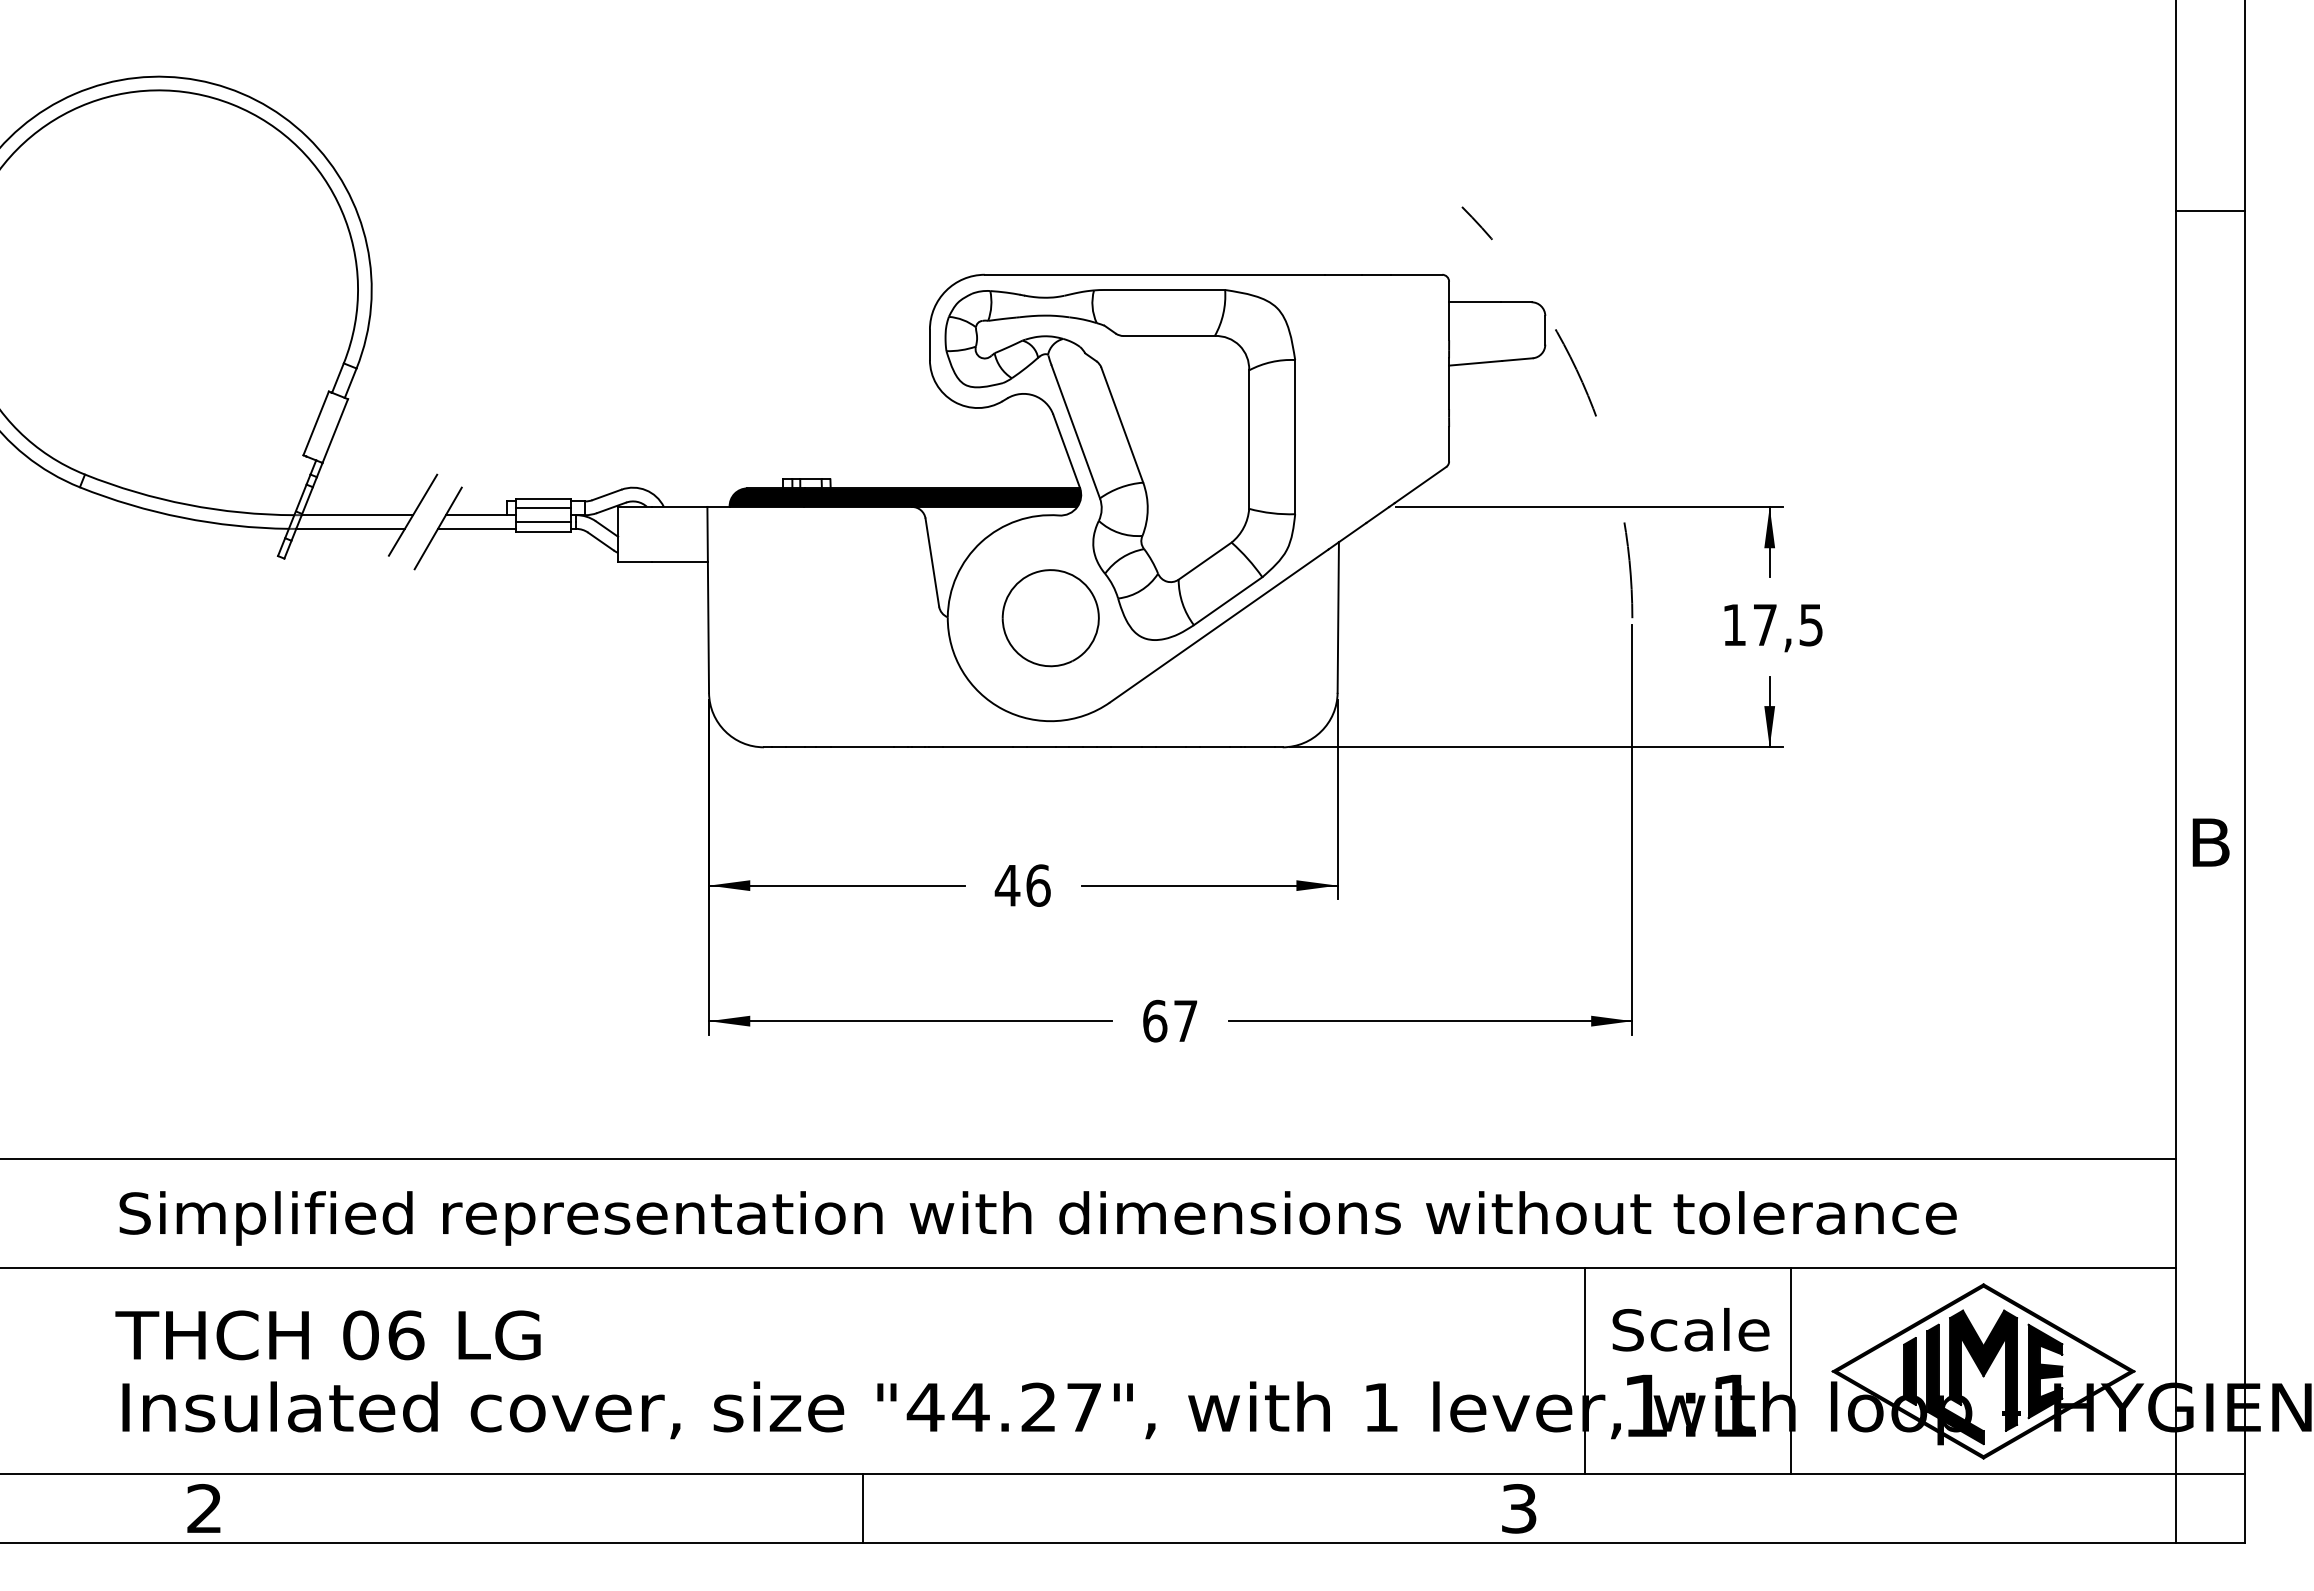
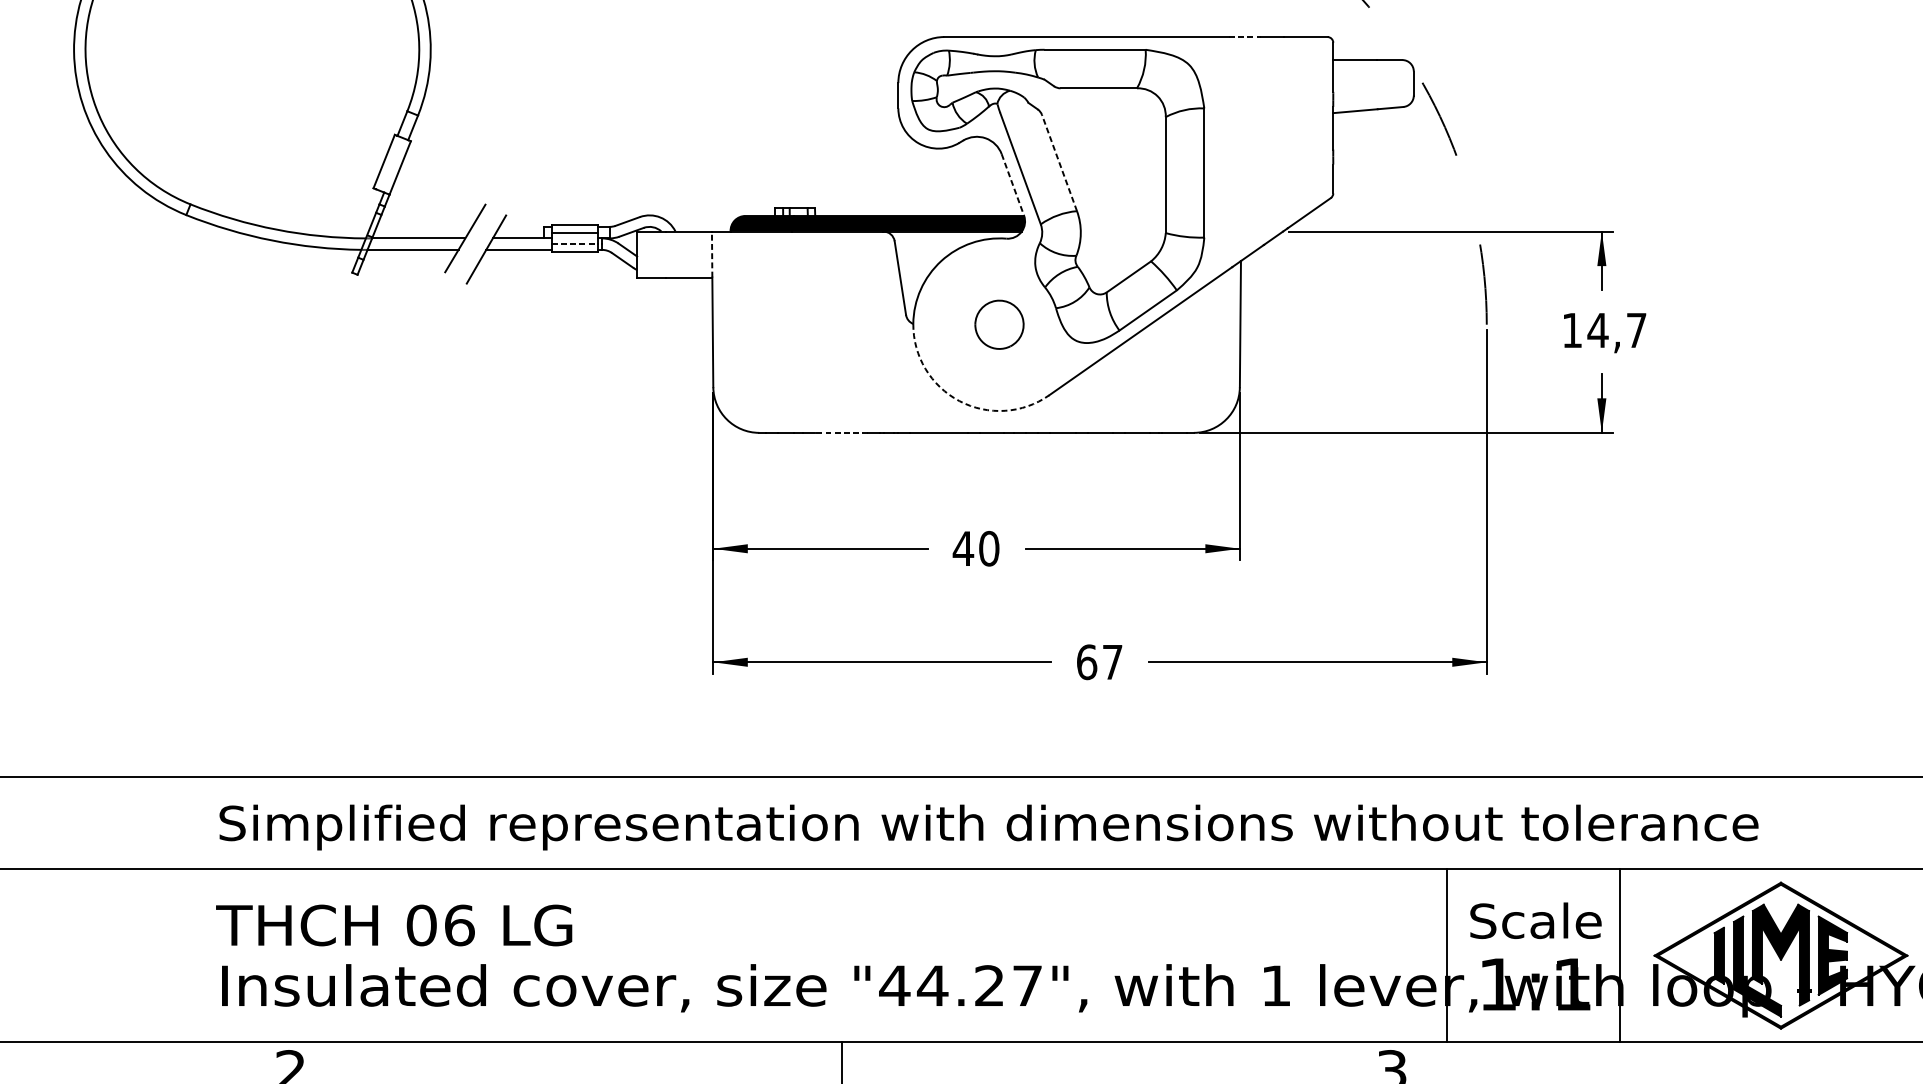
line: (1343, 274) -> (1244, 36), solid -> dashed
line: (1122, 424) -> (1059, 162), solid -> dashed
line: (1066, 451) -> (1012, 185), solid -> dashed
line: (544, 522) -> (575, 244), solid -> dashed
line: (707, 533) -> (712, 253), solid -> dashed
part: (1050, 618) -> (999, 324), size x0.6
text: (1787, 625) -> (1616, 330), 17,5 -> 14,7
arc: (1002, 709) -> (959, 401), solid -> dashed
line: (862, 747) -> (841, 433), solid -> dashed
text: (1038, 885) -> (989, 548), 46 -> 40

